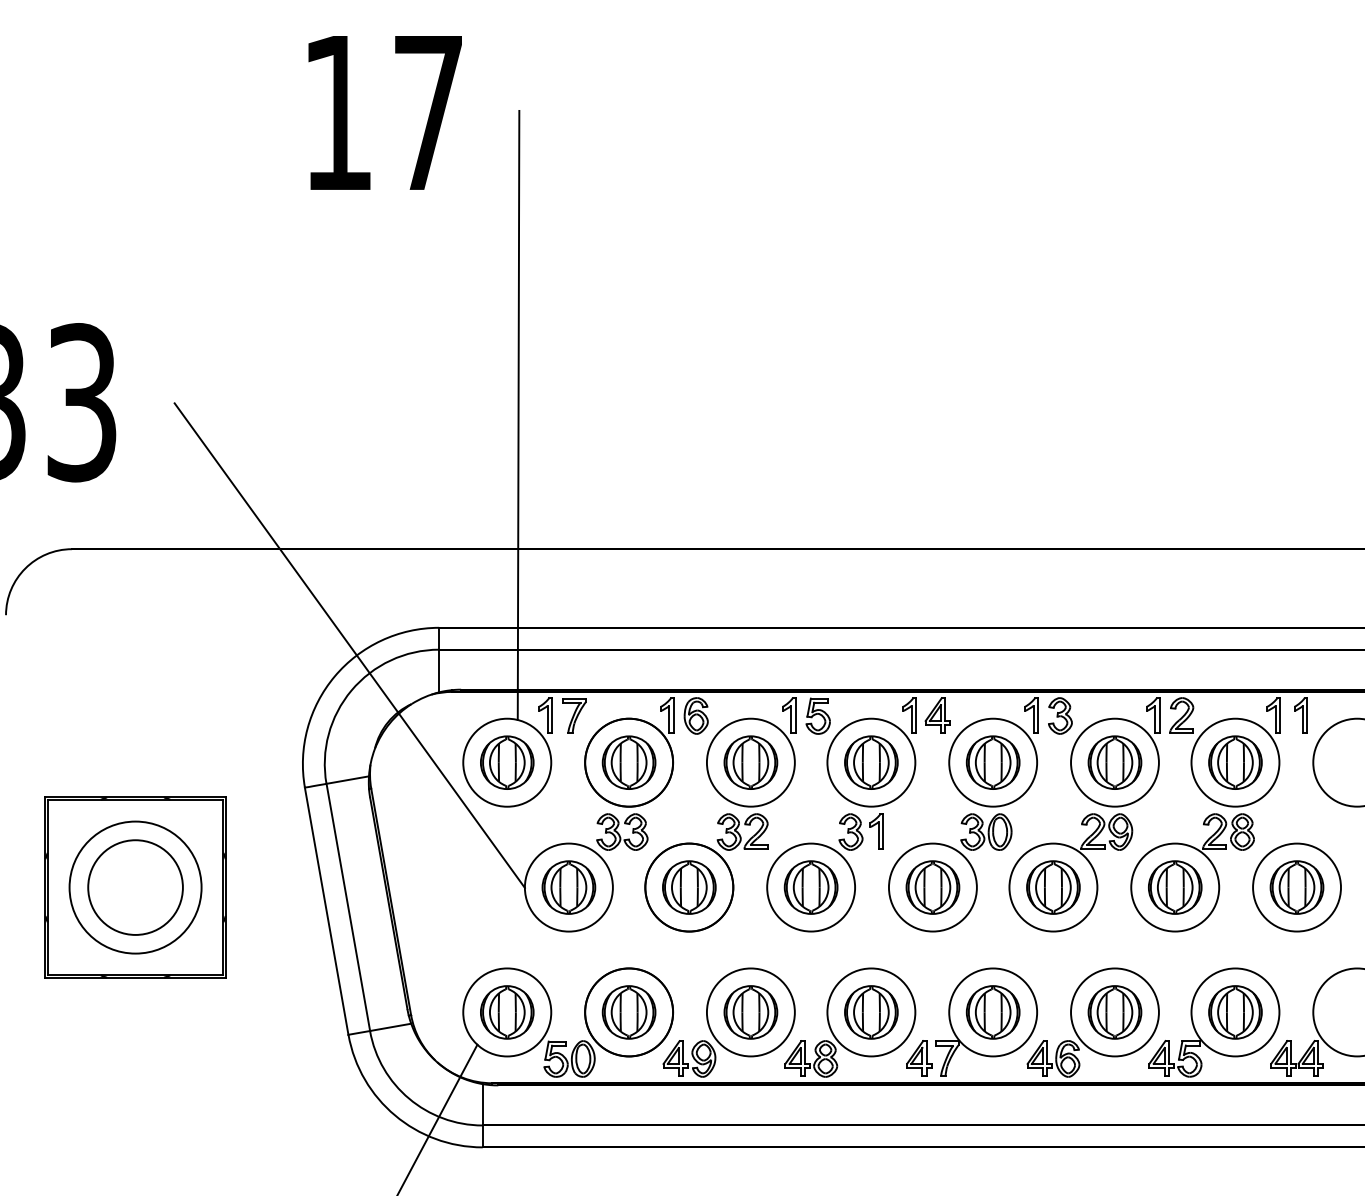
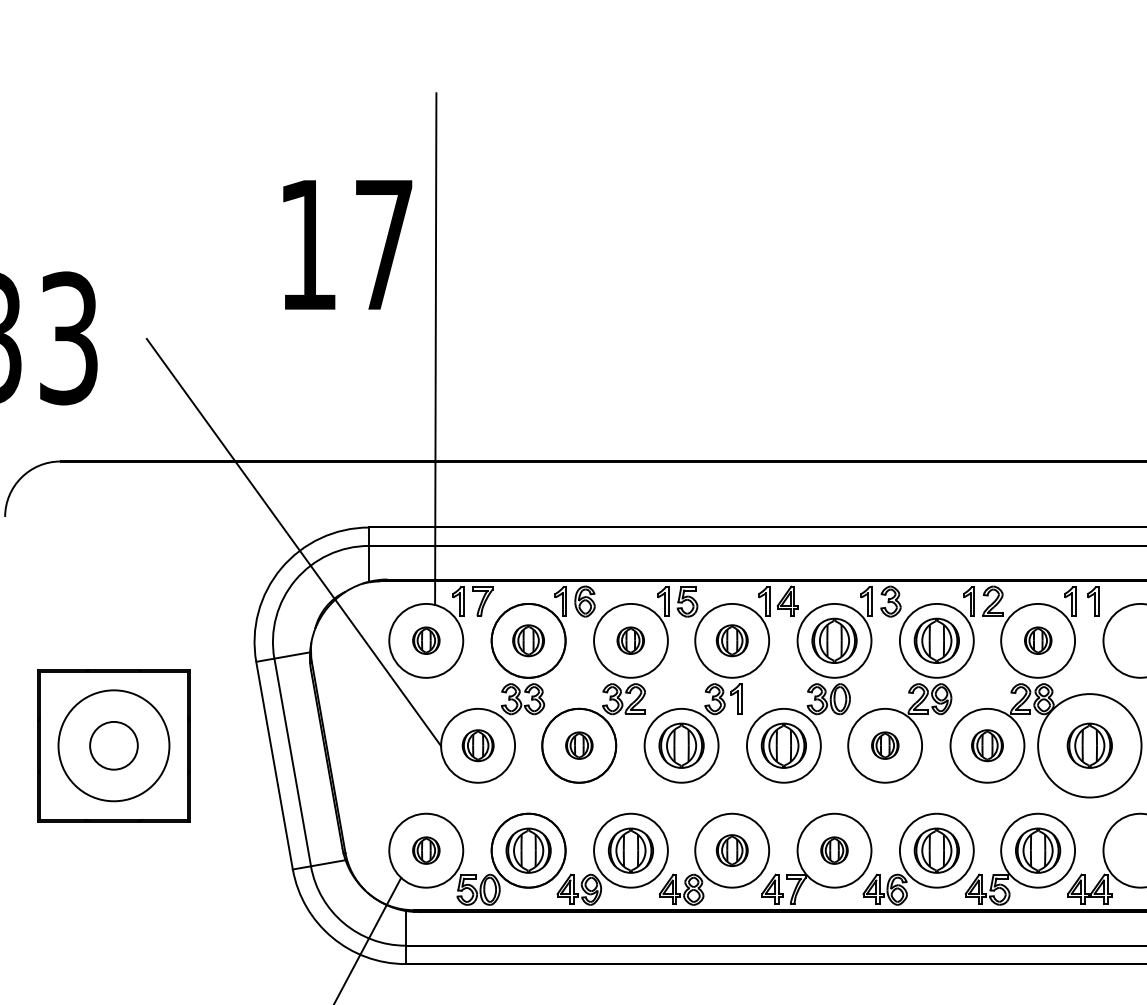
text: (384, 112) -> (347, 244), moved
part: (507, 762) -> (426, 640), size x0.6
part: (628, 762) -> (528, 640), size x0.7
part: (750, 762) -> (630, 640), size x0.6
part: (871, 762) -> (732, 640), size x0.7
part: (1235, 762) -> (1038, 640), size x0.6
circle: (135, 887) -> (113, 745), size x0.6
part: (569, 887) -> (478, 745), size x0.7
part: (689, 887) -> (579, 745), size x0.6
part: (1053, 887) -> (885, 745), size x0.6
part: (1175, 887) -> (987, 745), size x0.7
circle: (1296, 887) -> (1089, 745), size x1.4
part: (507, 1012) -> (426, 850), size x0.6
part: (871, 1012) -> (732, 850), size x0.7
part: (993, 1012) -> (834, 850), size x0.6

